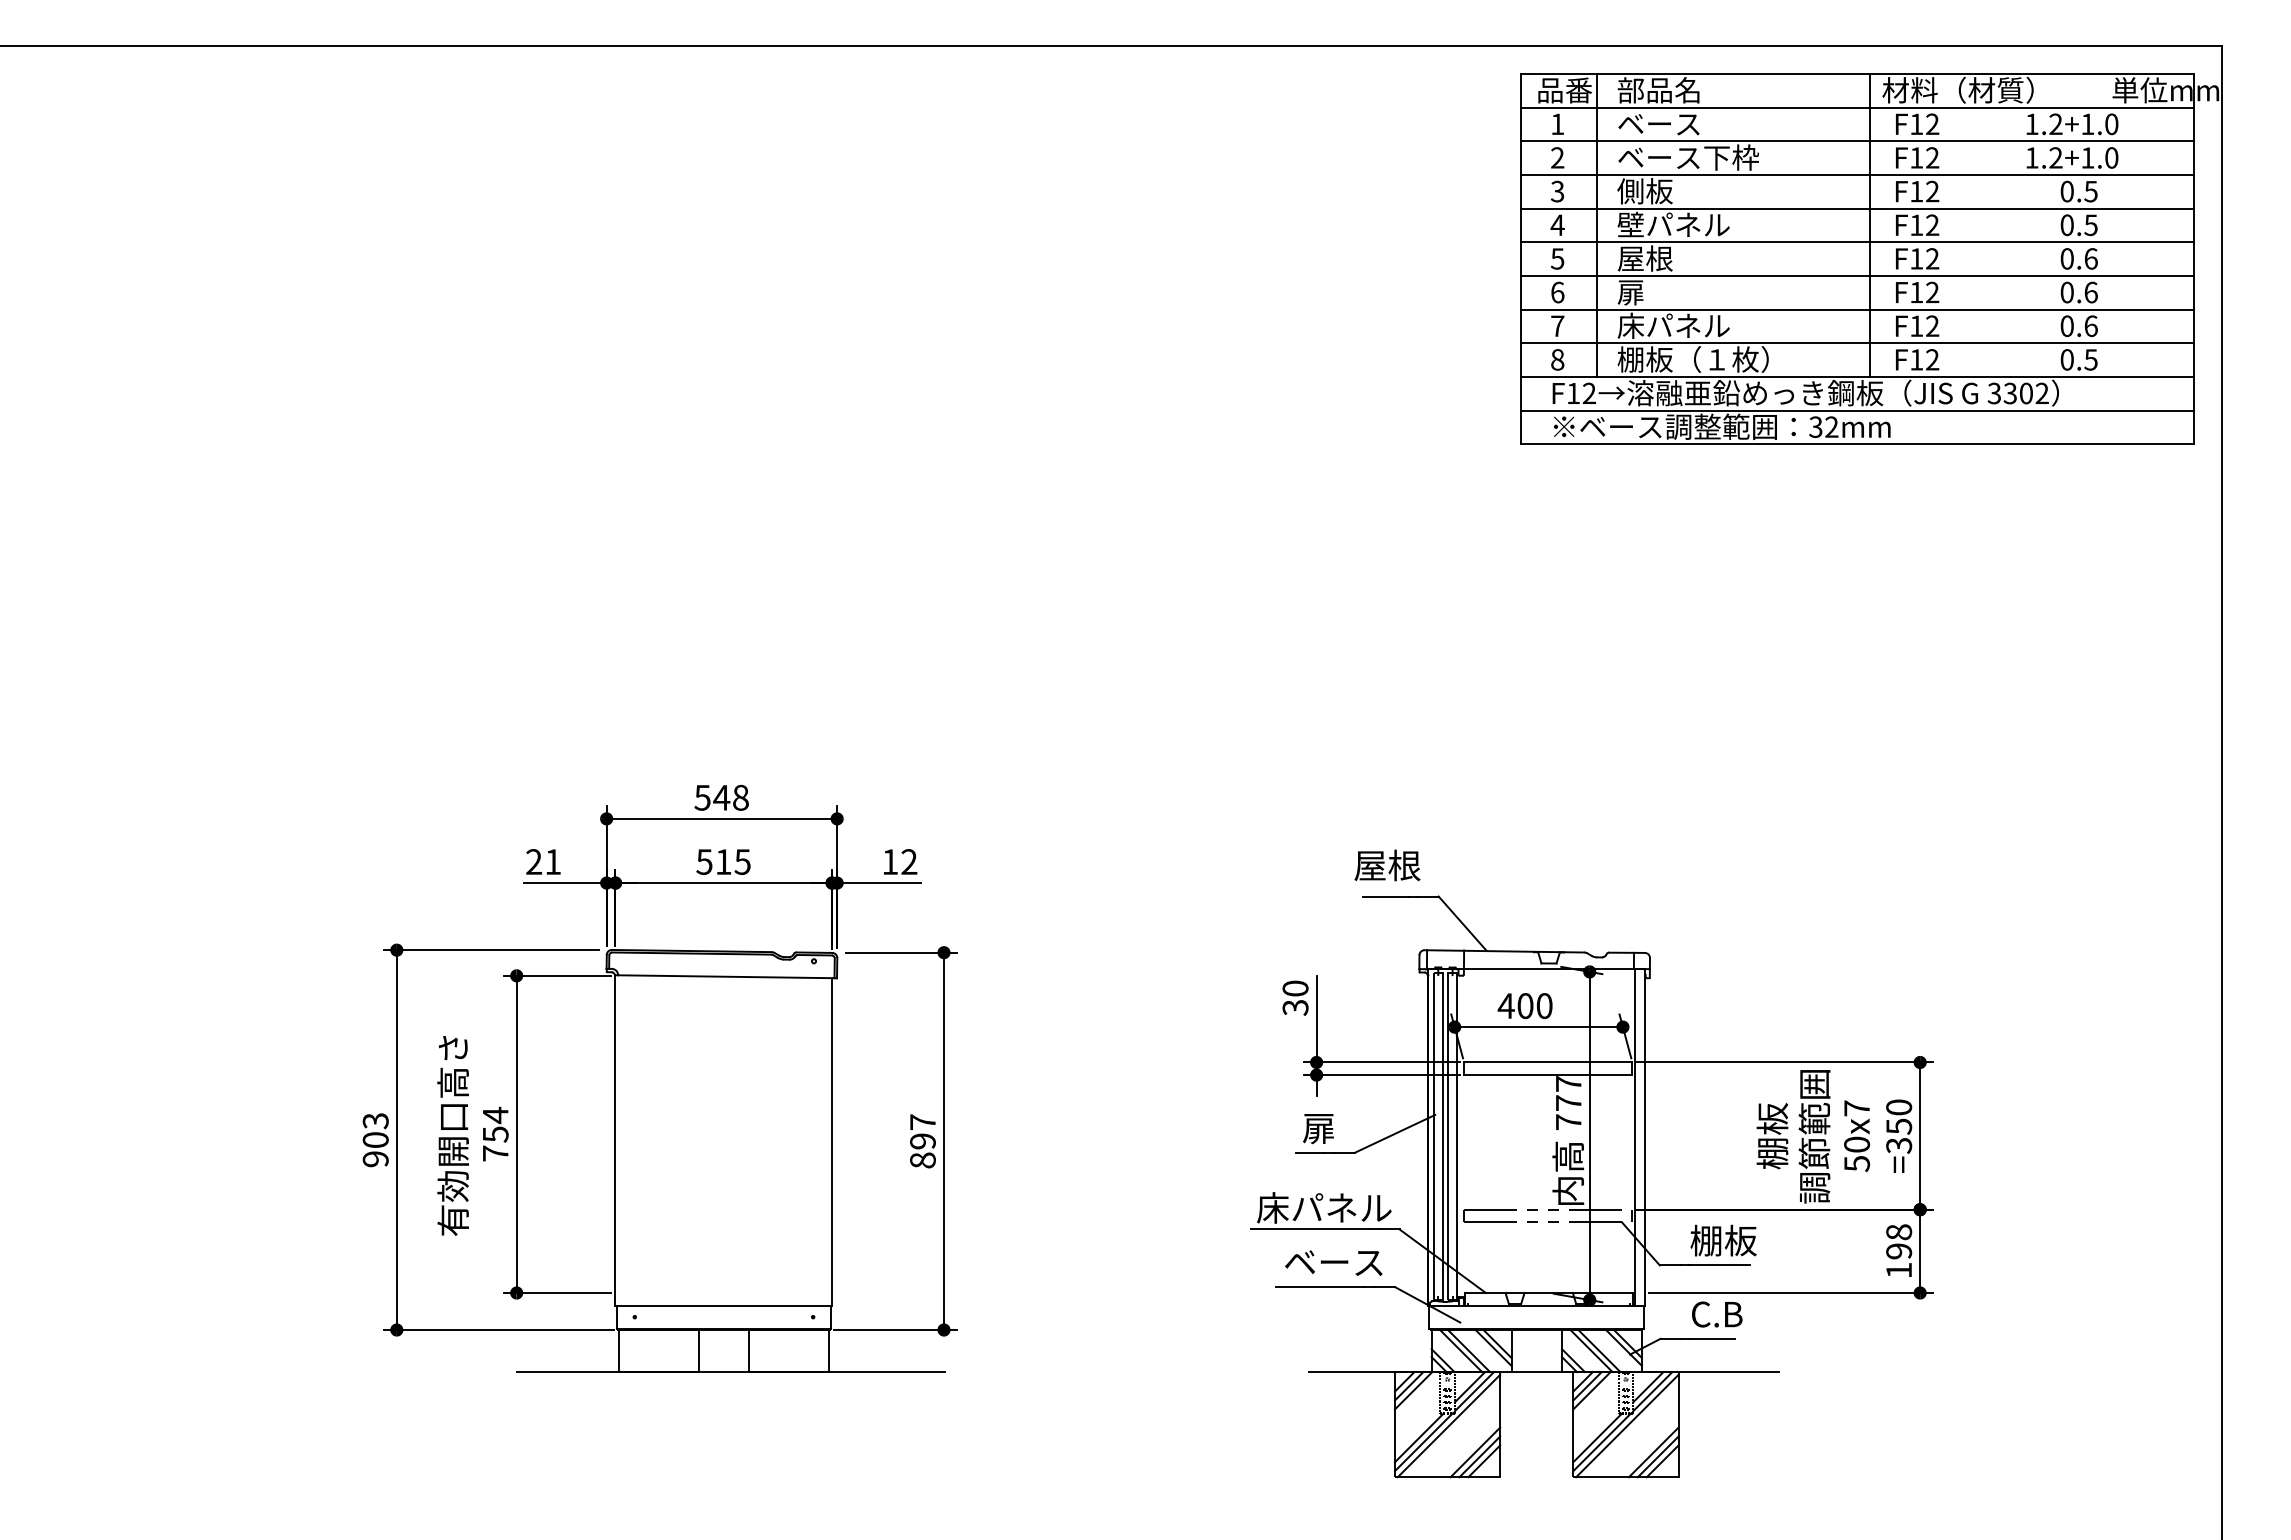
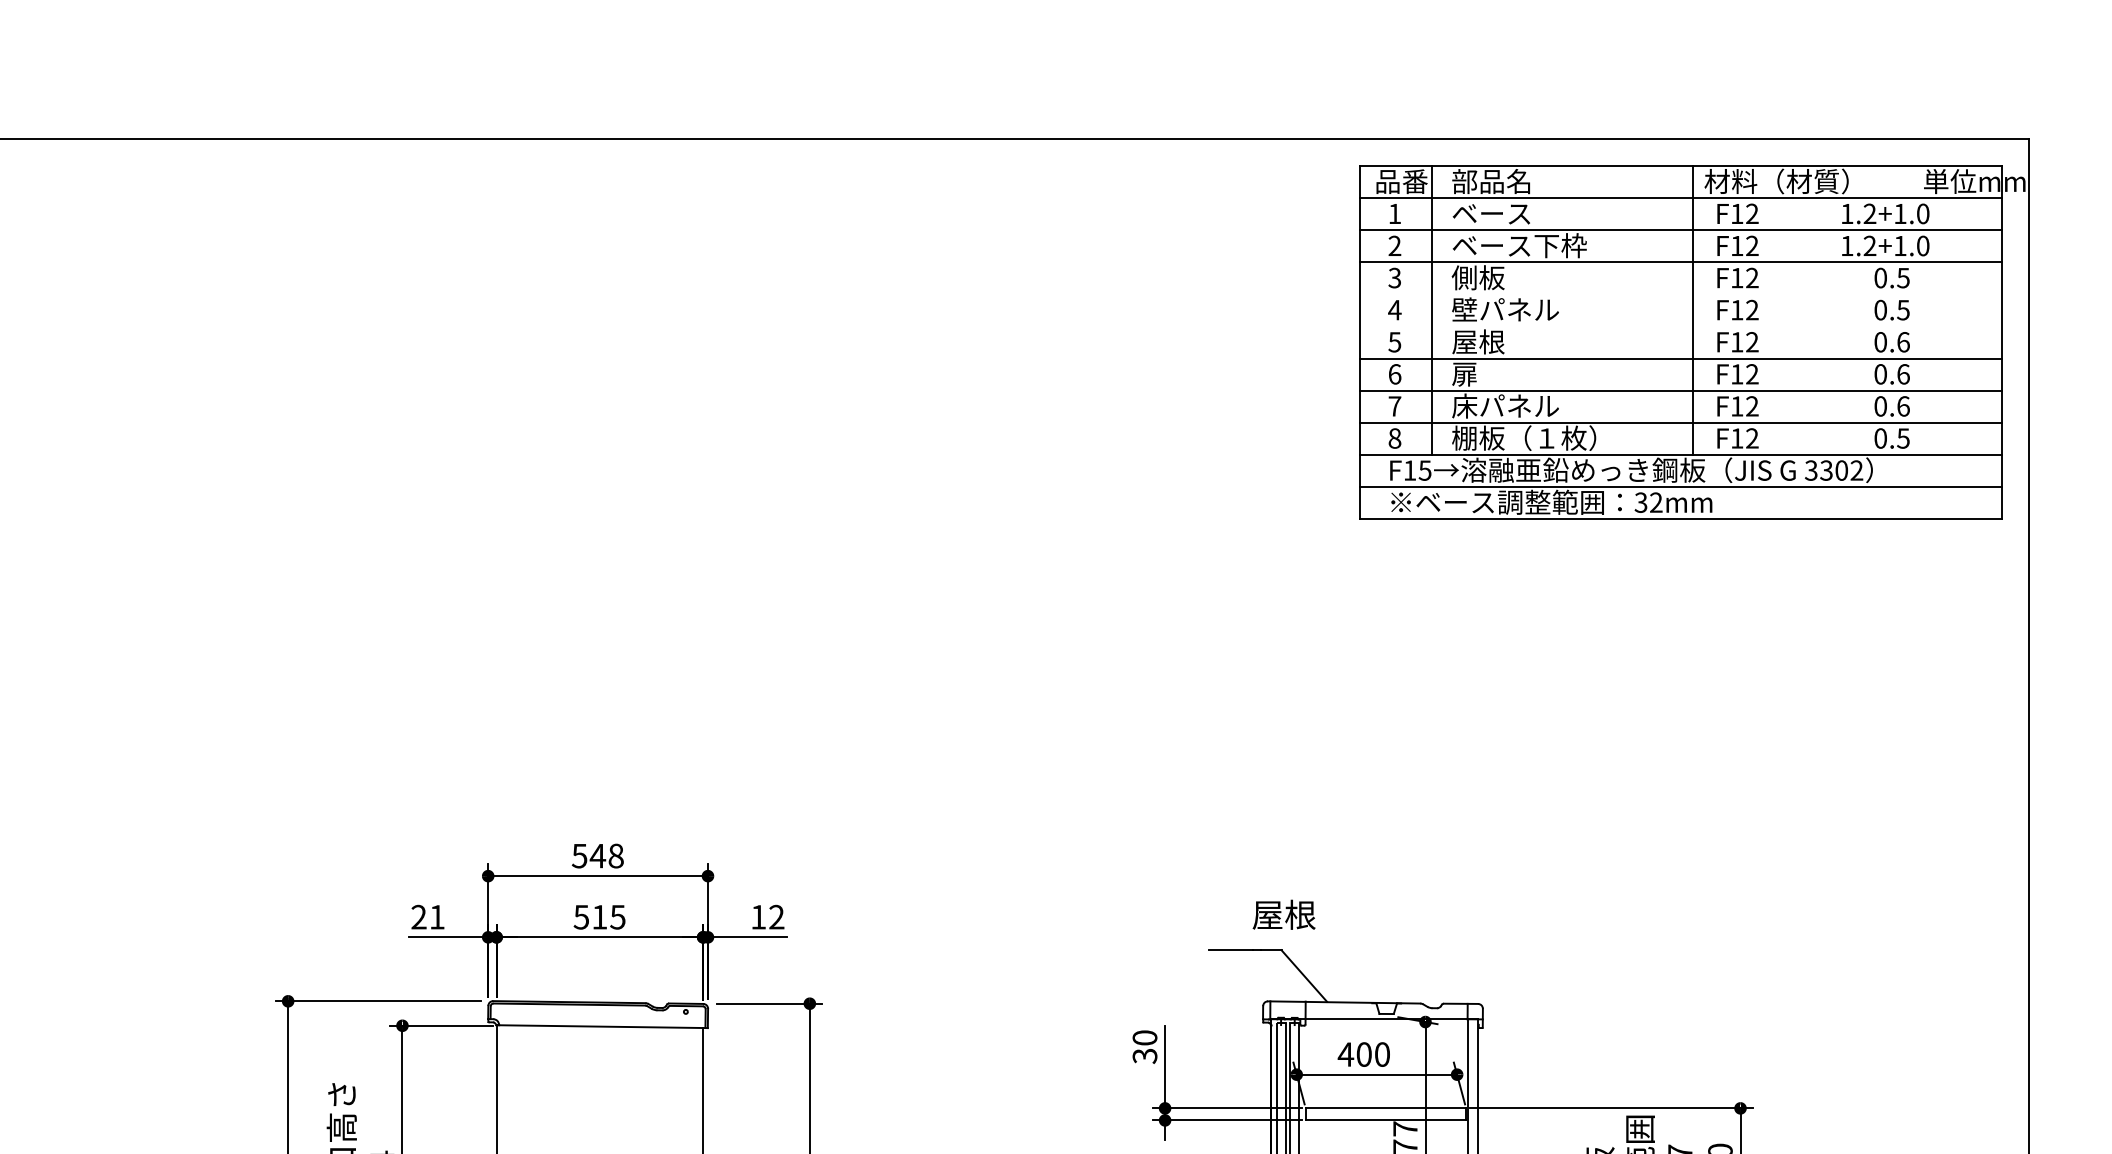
line: (1857, 208) -> (1680, 294), removed
line: (1857, 242) -> (1680, 326), removed
text: (1589, 393) -> (1425, 470), F12 -> F15
text: (1387, 865) -> (1284, 914), moved

